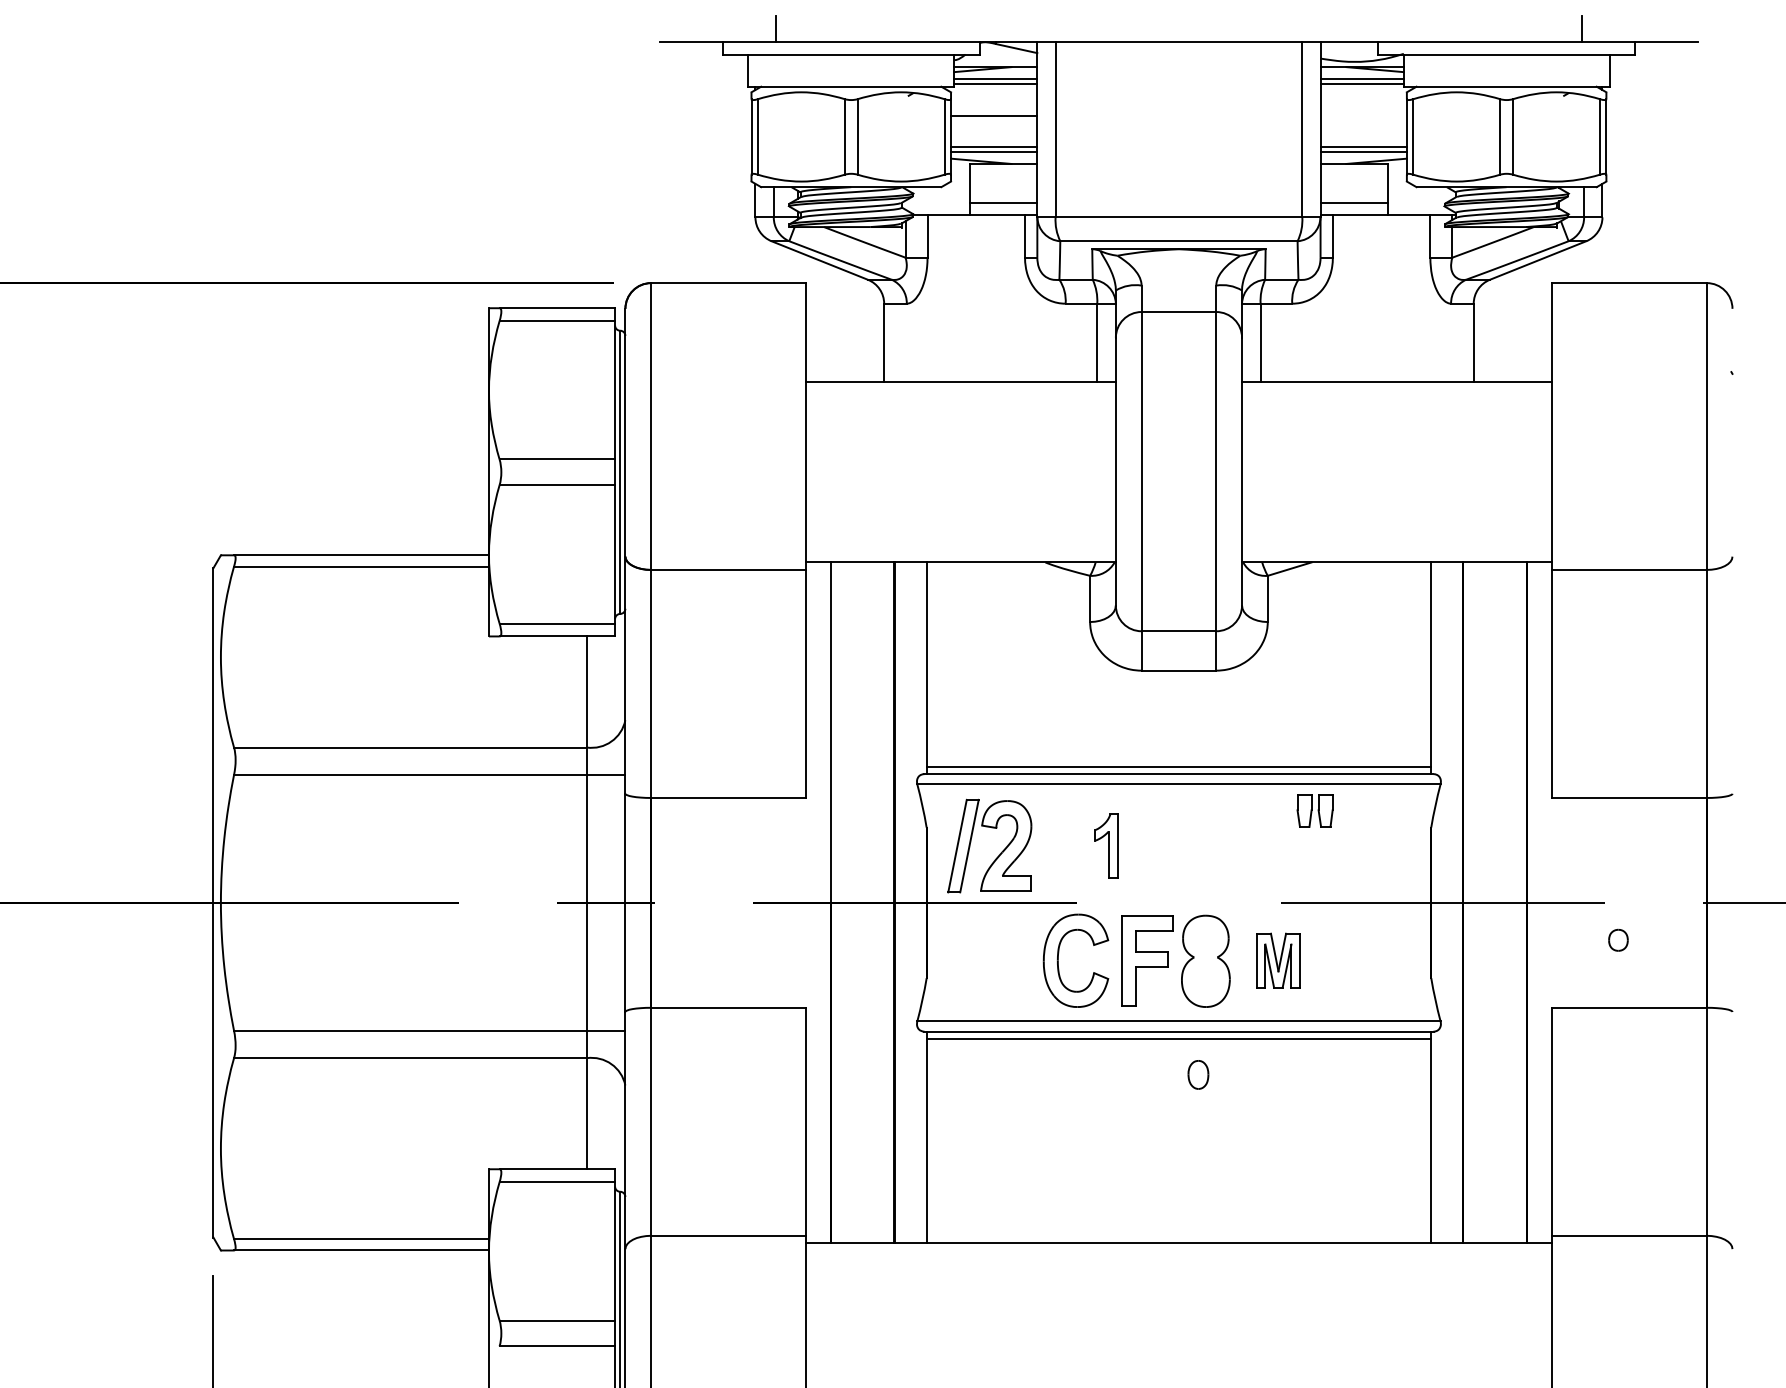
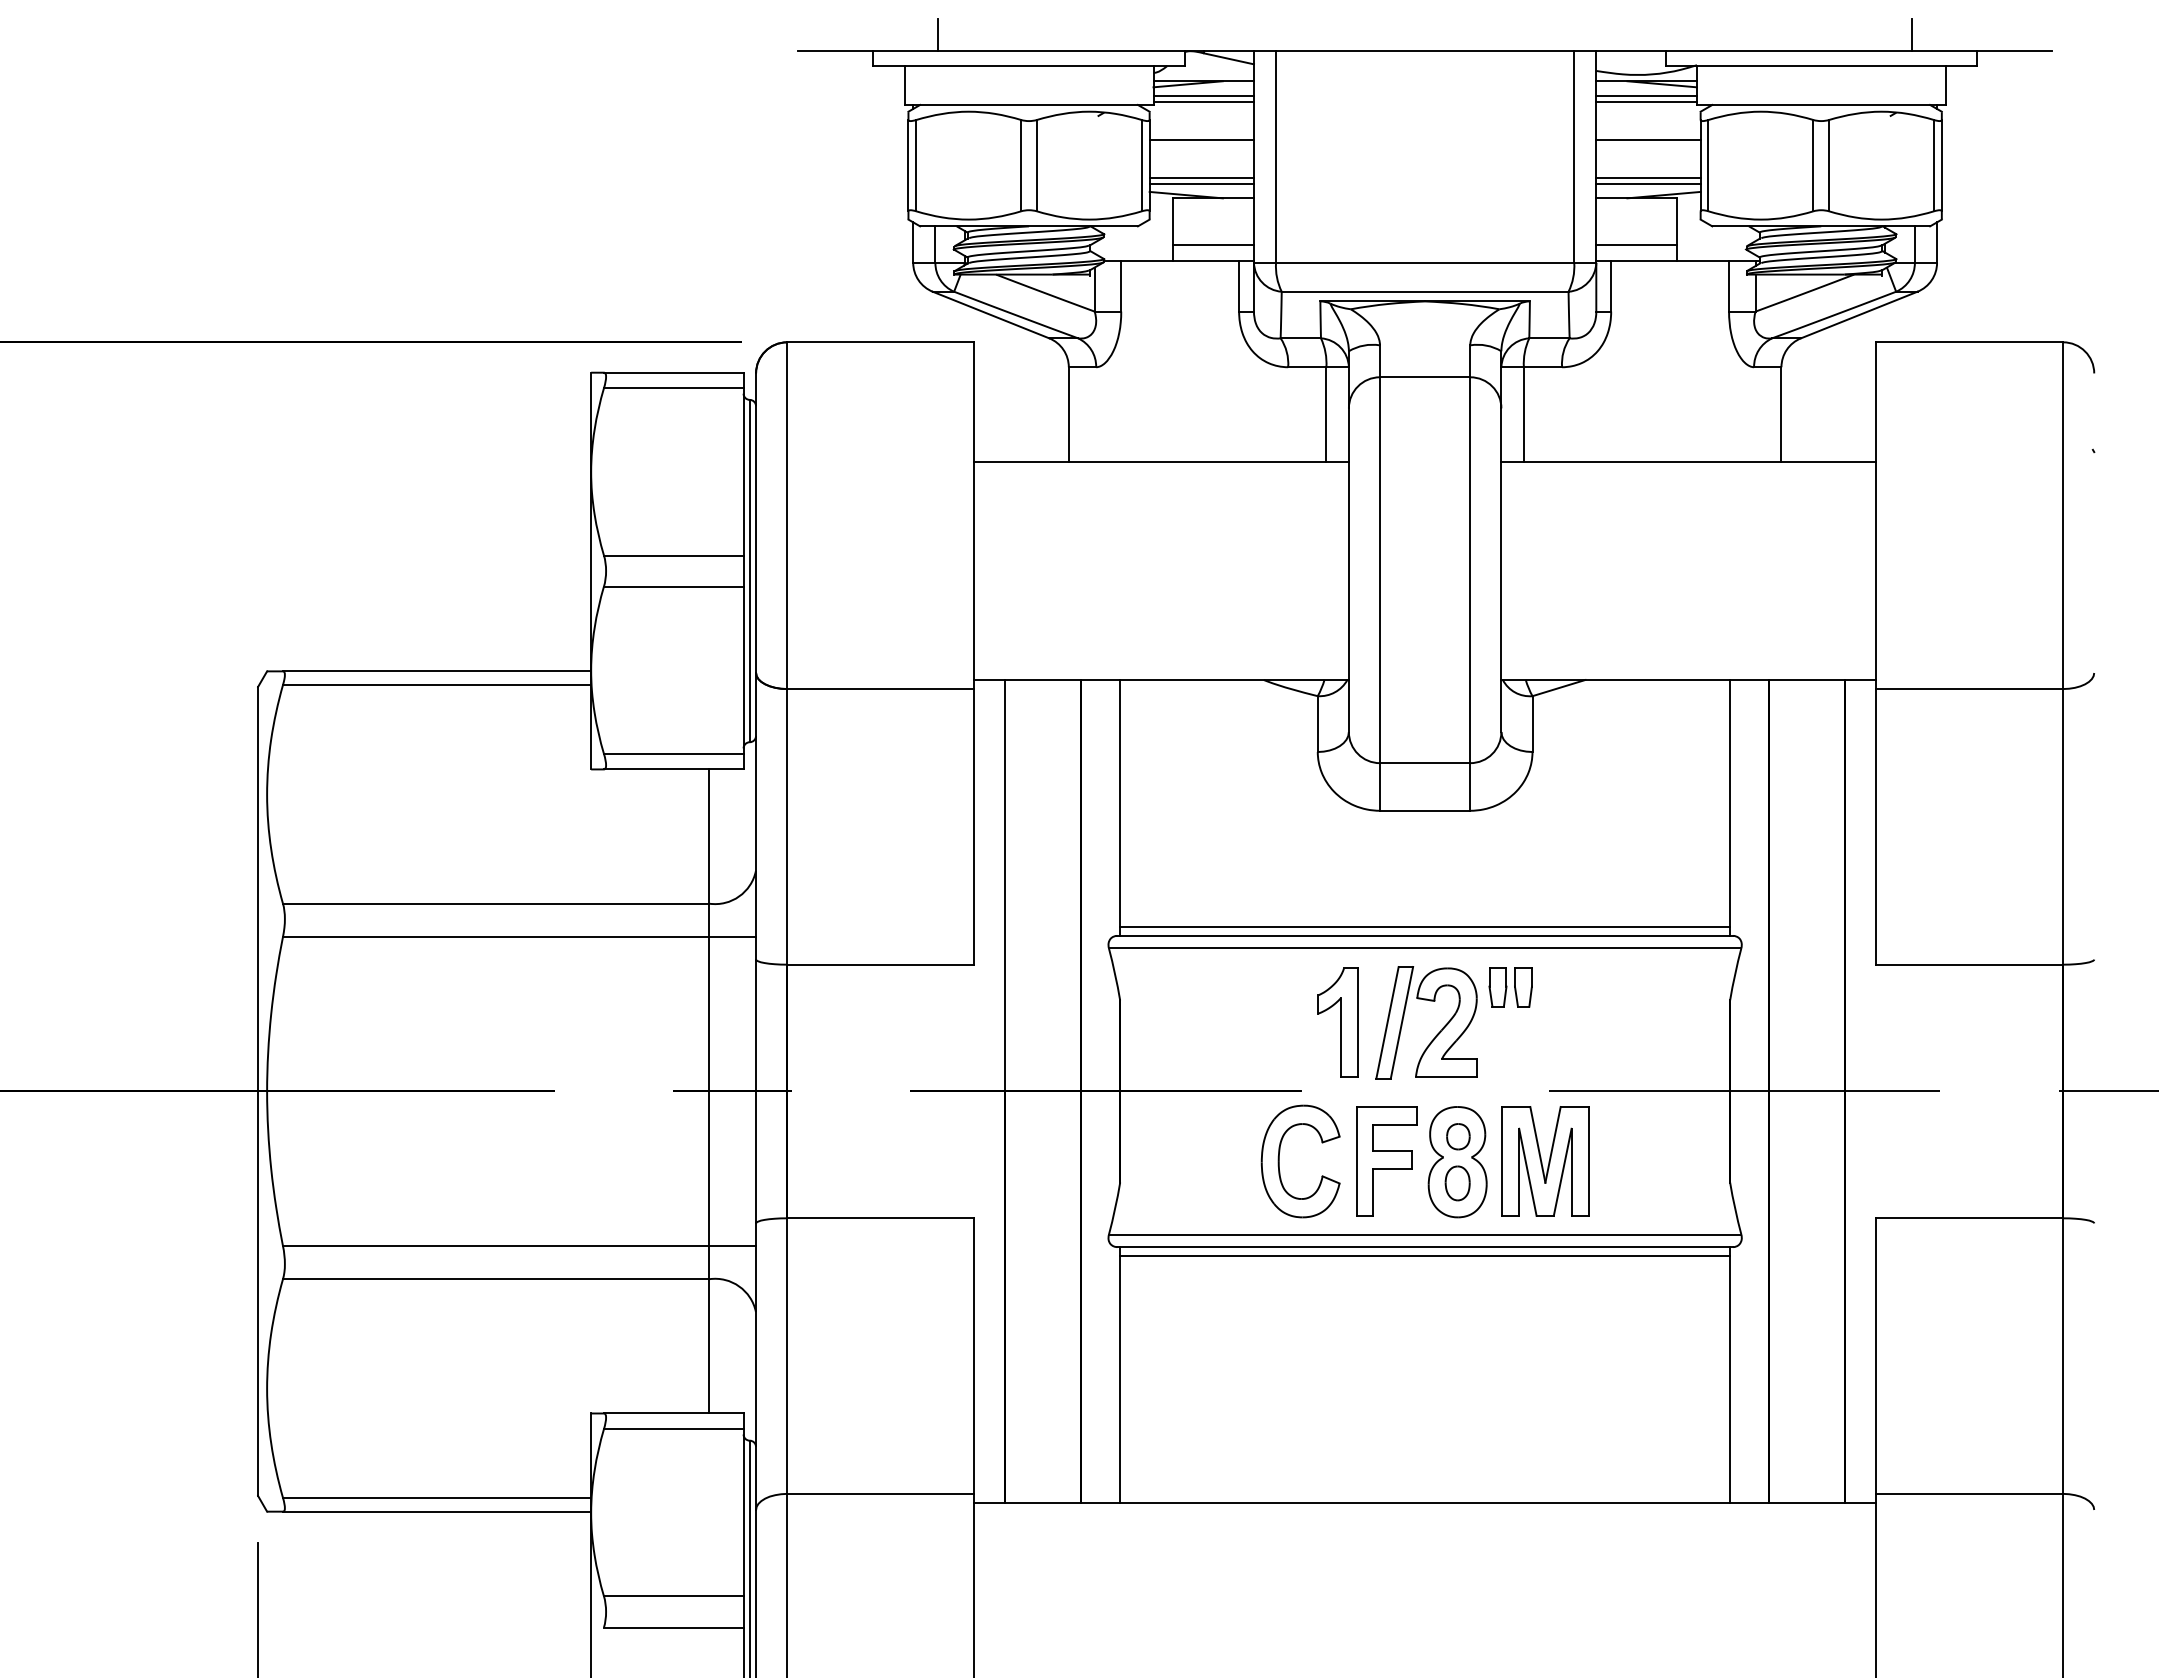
line: (1363, 115) -> (1648, 139), added
part: (1314, 811) -> (1510, 987), moved
part: (1106, 845) -> (1337, 1022), size x1.43
part: (998, 854) -> (1437, 1033), moved
part: (1618, 940) -> (1458, 1136), moved
part: (1278, 960) -> (1545, 1161), size x1.67
part: (1198, 1074) -> (1457, 1183), moved

